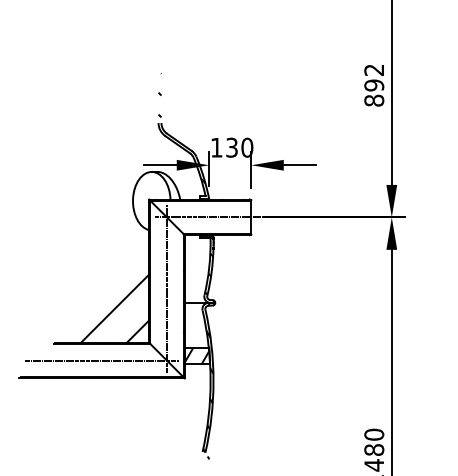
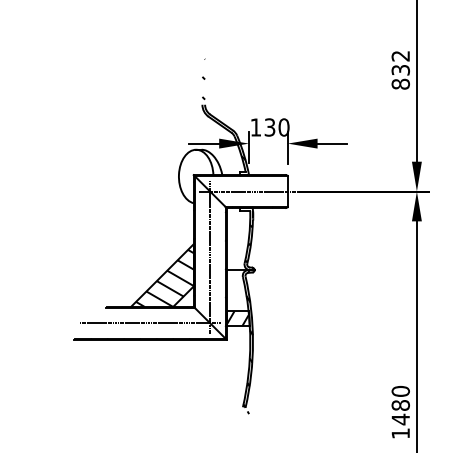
text: (373, 84) -> (400, 69), 892 -> 832
hatch: (117, 310) -> (164, 277), added

